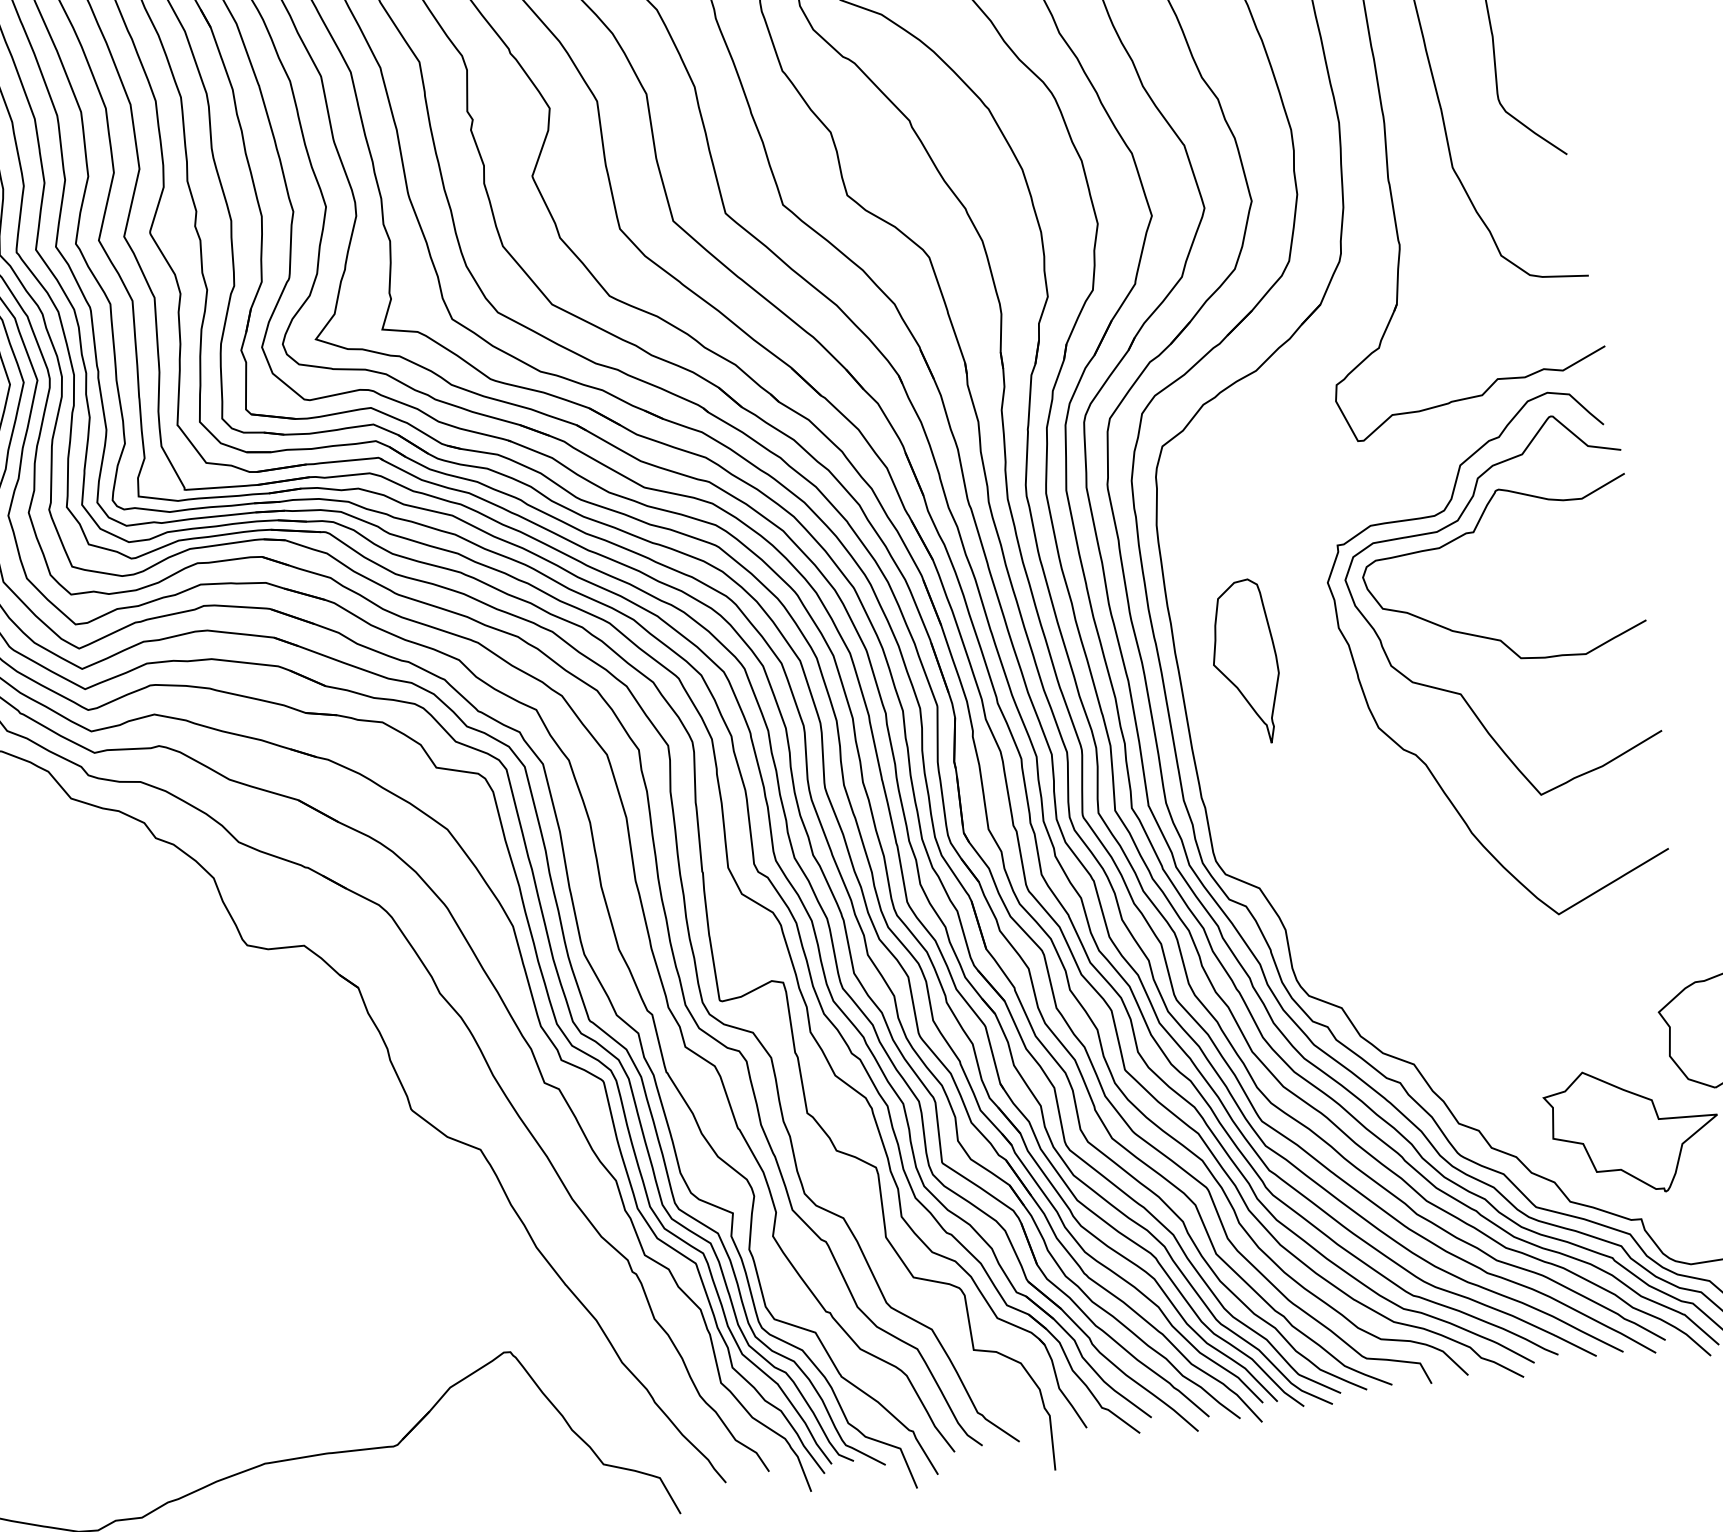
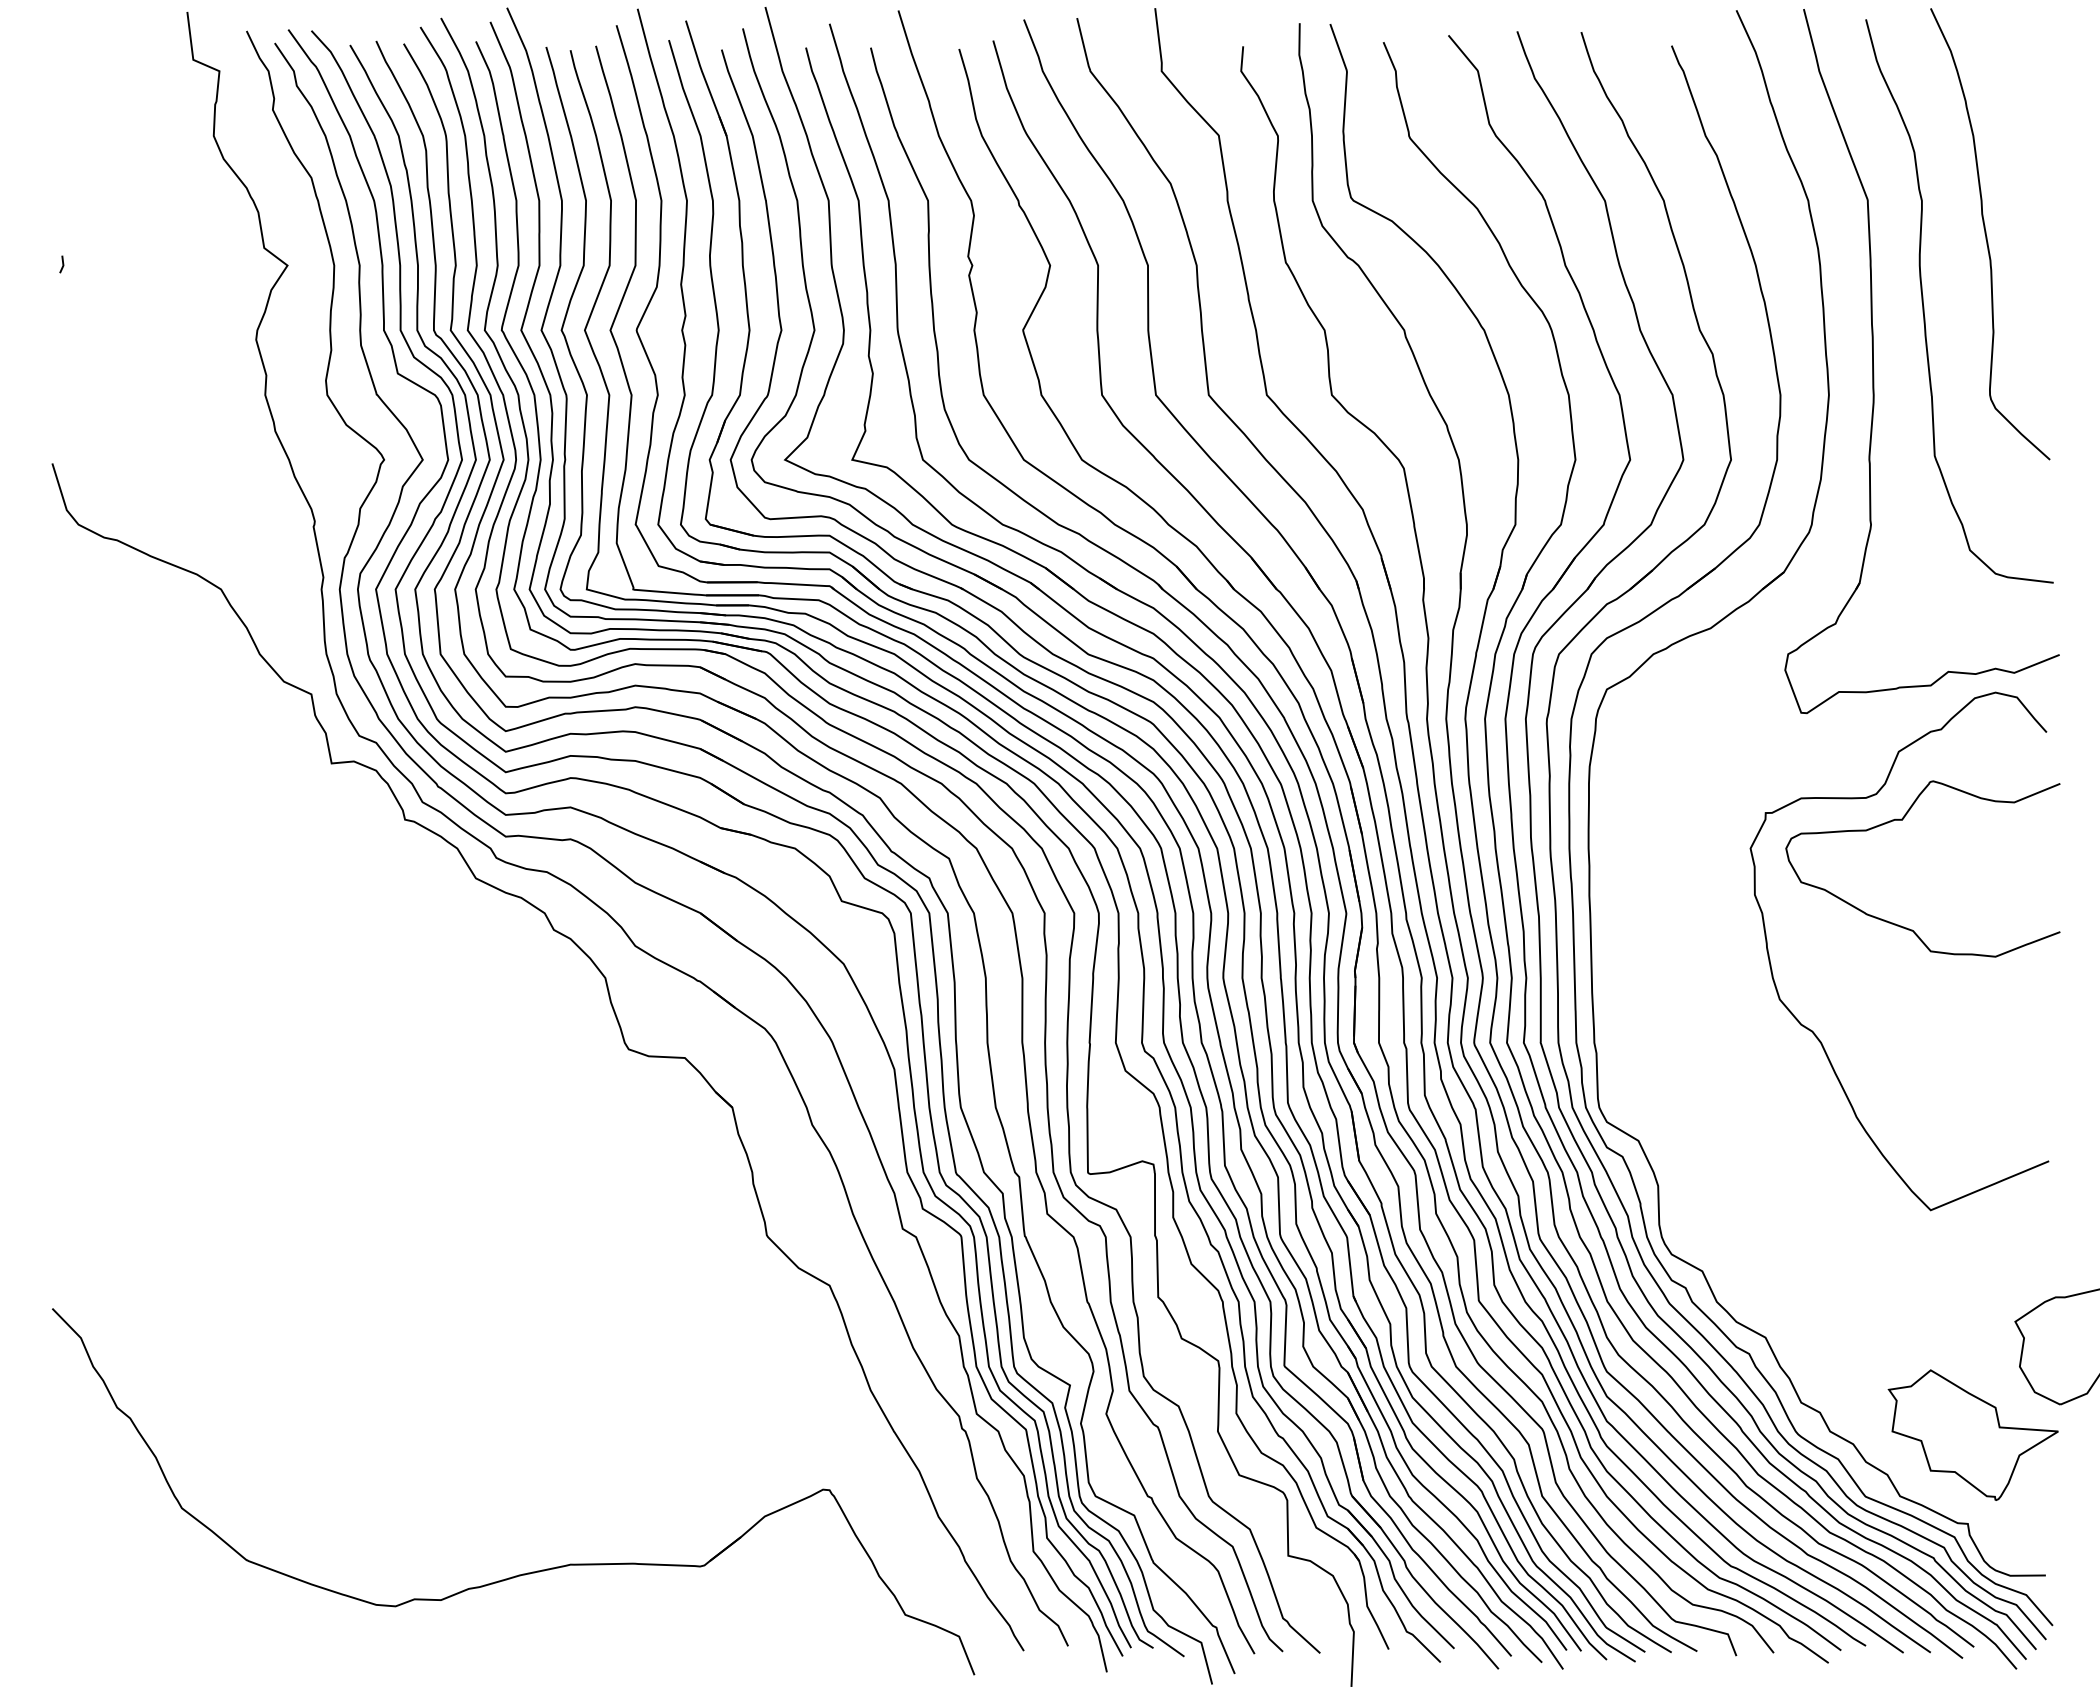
part: (1245, 662) -> (1657, 915), removed
curve: (1461, 693) -> (1866, 977), removed

